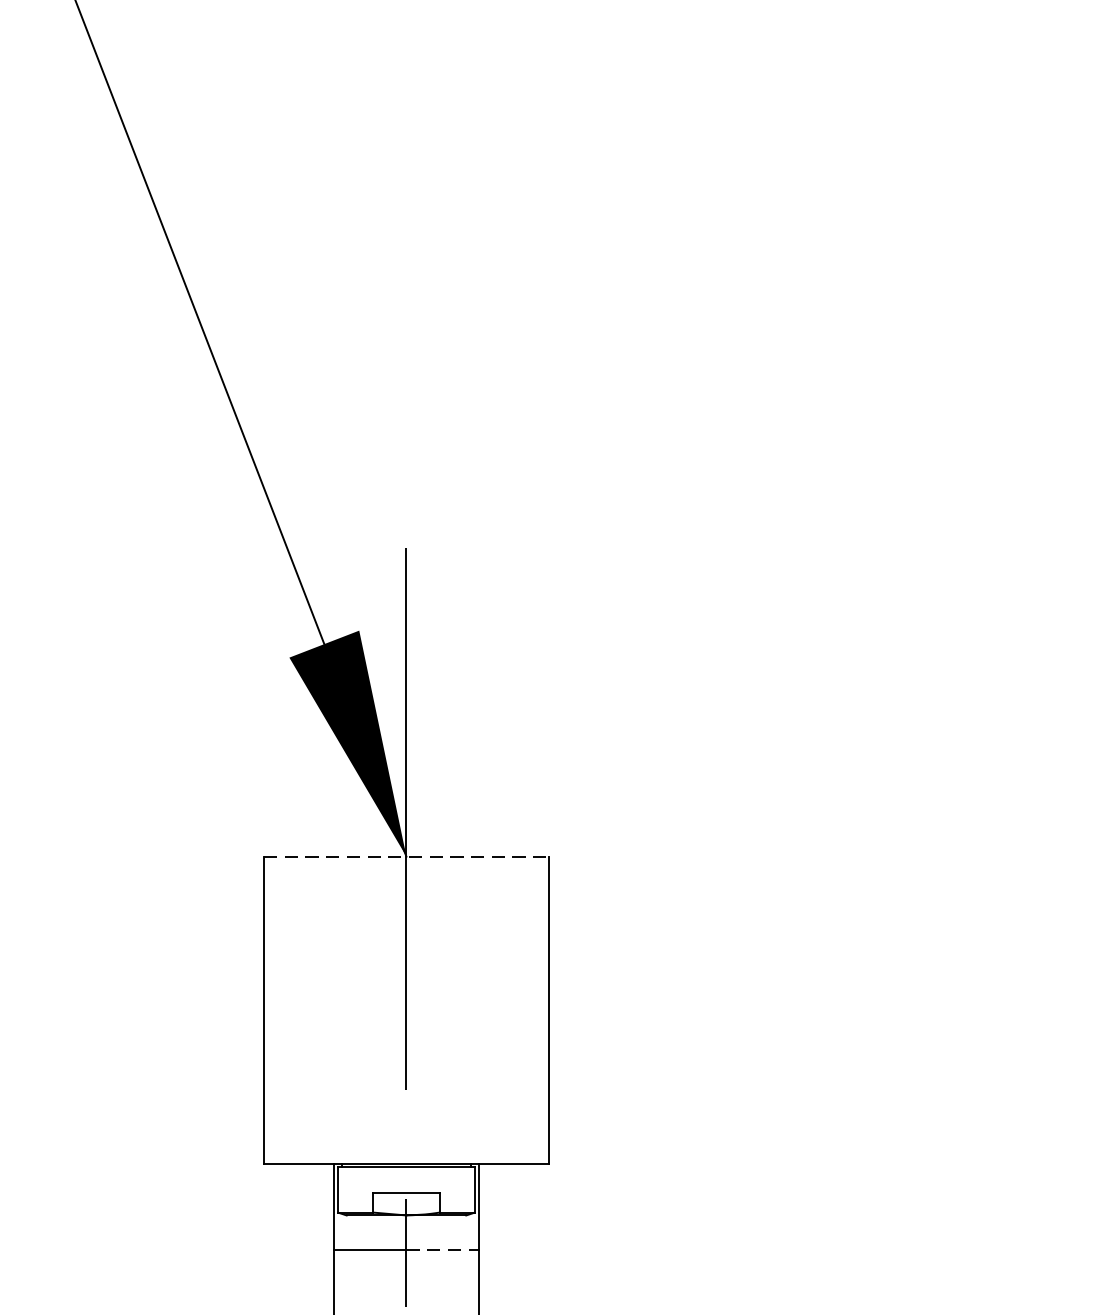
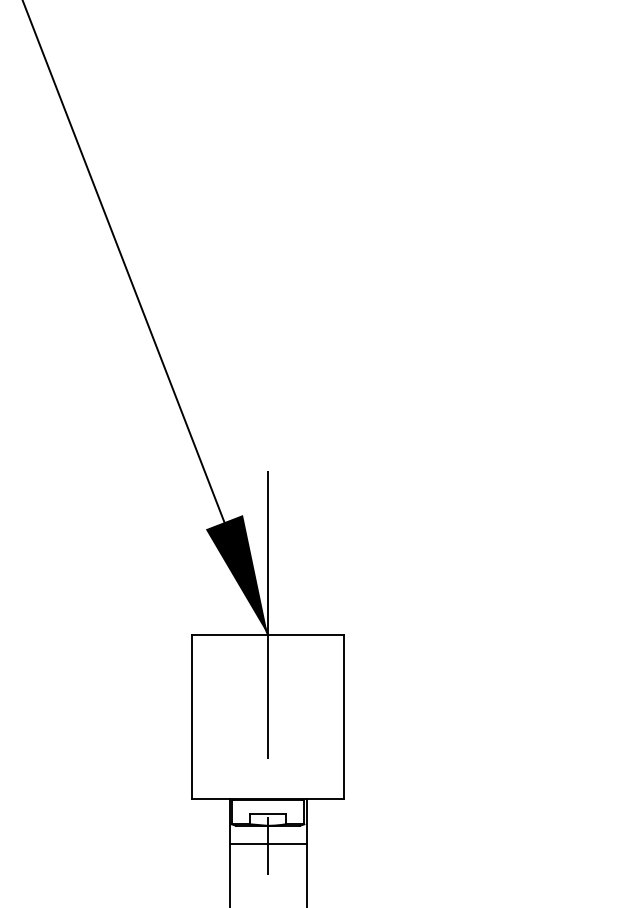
line: (407, 857) -> (268, 635), dashed -> solid
line: (443, 1250) -> (287, 844), dashed -> solid

